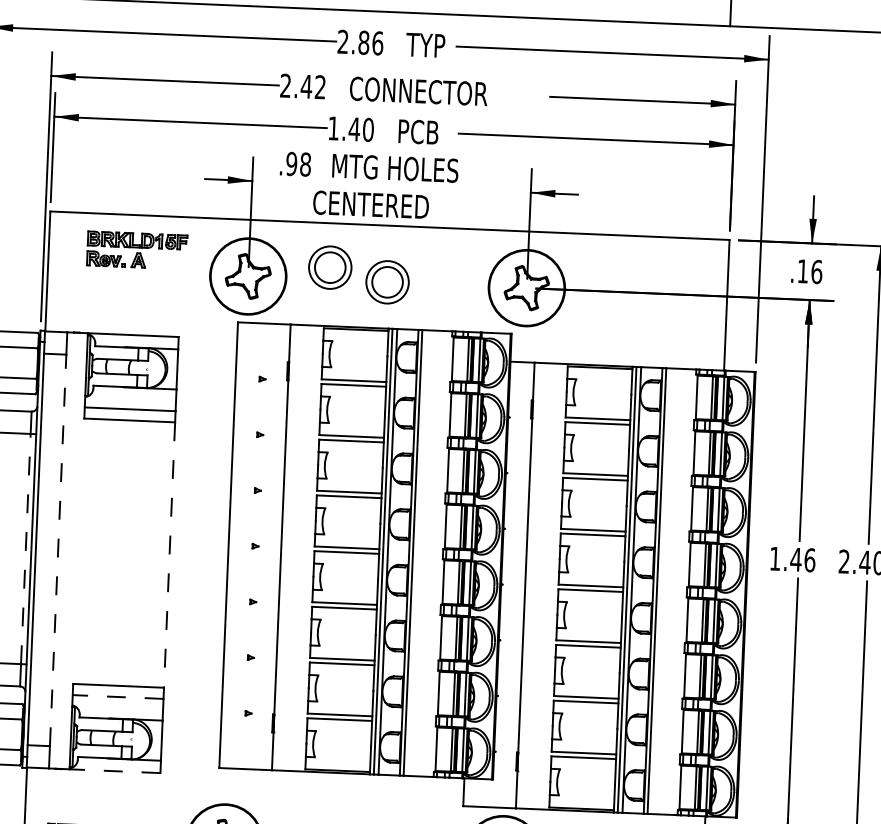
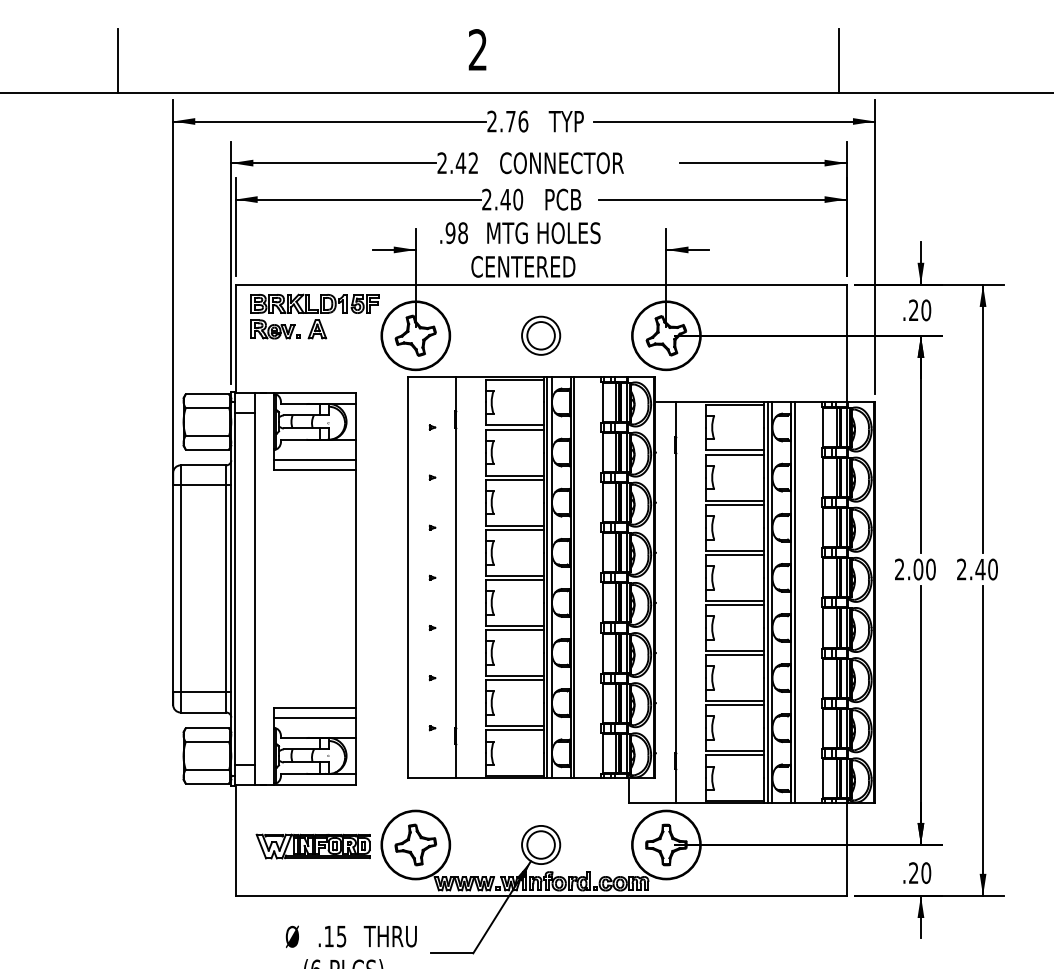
text: (363, 42) -> (510, 121), 2.86 -> 2.76
text: (333, 128) -> (486, 199), 1.40 -> 2.40
part: (136, 250) -> (314, 316), size x1.43
part: (330, 267) -> (489, 324), removed
text: (810, 271) -> (920, 310), .16 -> .20
line: (26, 548) -> (226, 588), dashed -> solid
line: (58, 549) -> (255, 588), dashed -> solid
line: (169, 555) -> (355, 589), dashed -> solid
text: (792, 559) -> (915, 569), 1.46 -> 2.00
line: (117, 697) -> (314, 718), dashed -> solid
line: (114, 771) -> (314, 785), dashed -> solid

